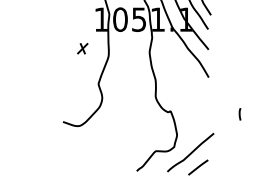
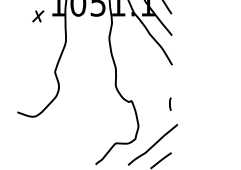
part: (82, 48) -> (38, 16), moved
curve: (239, 114) -> (169, 104), moved

